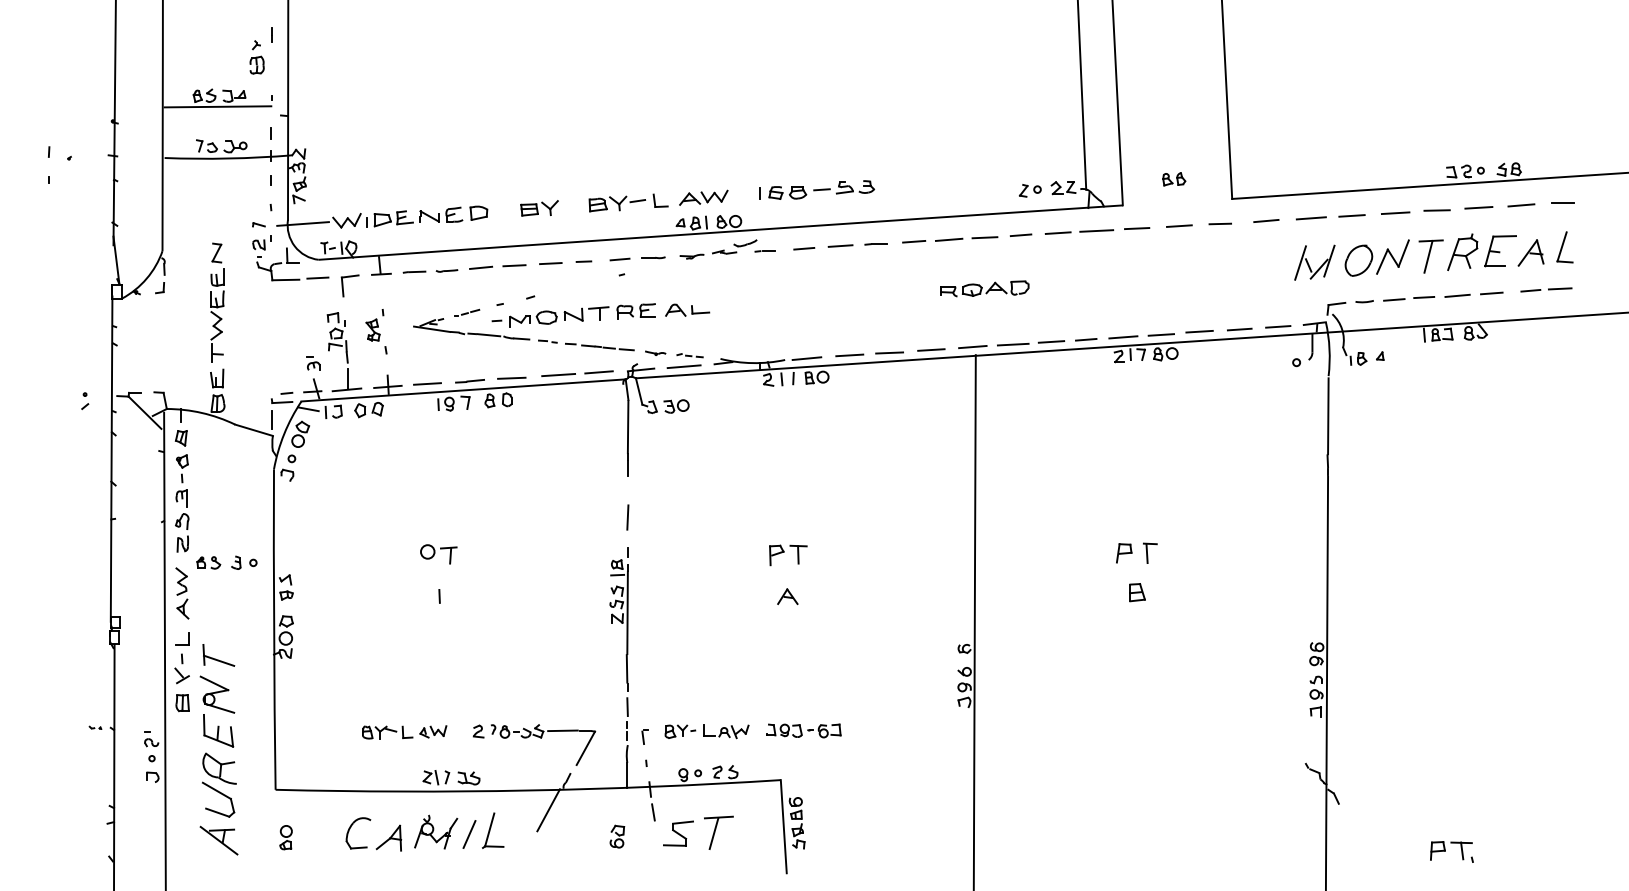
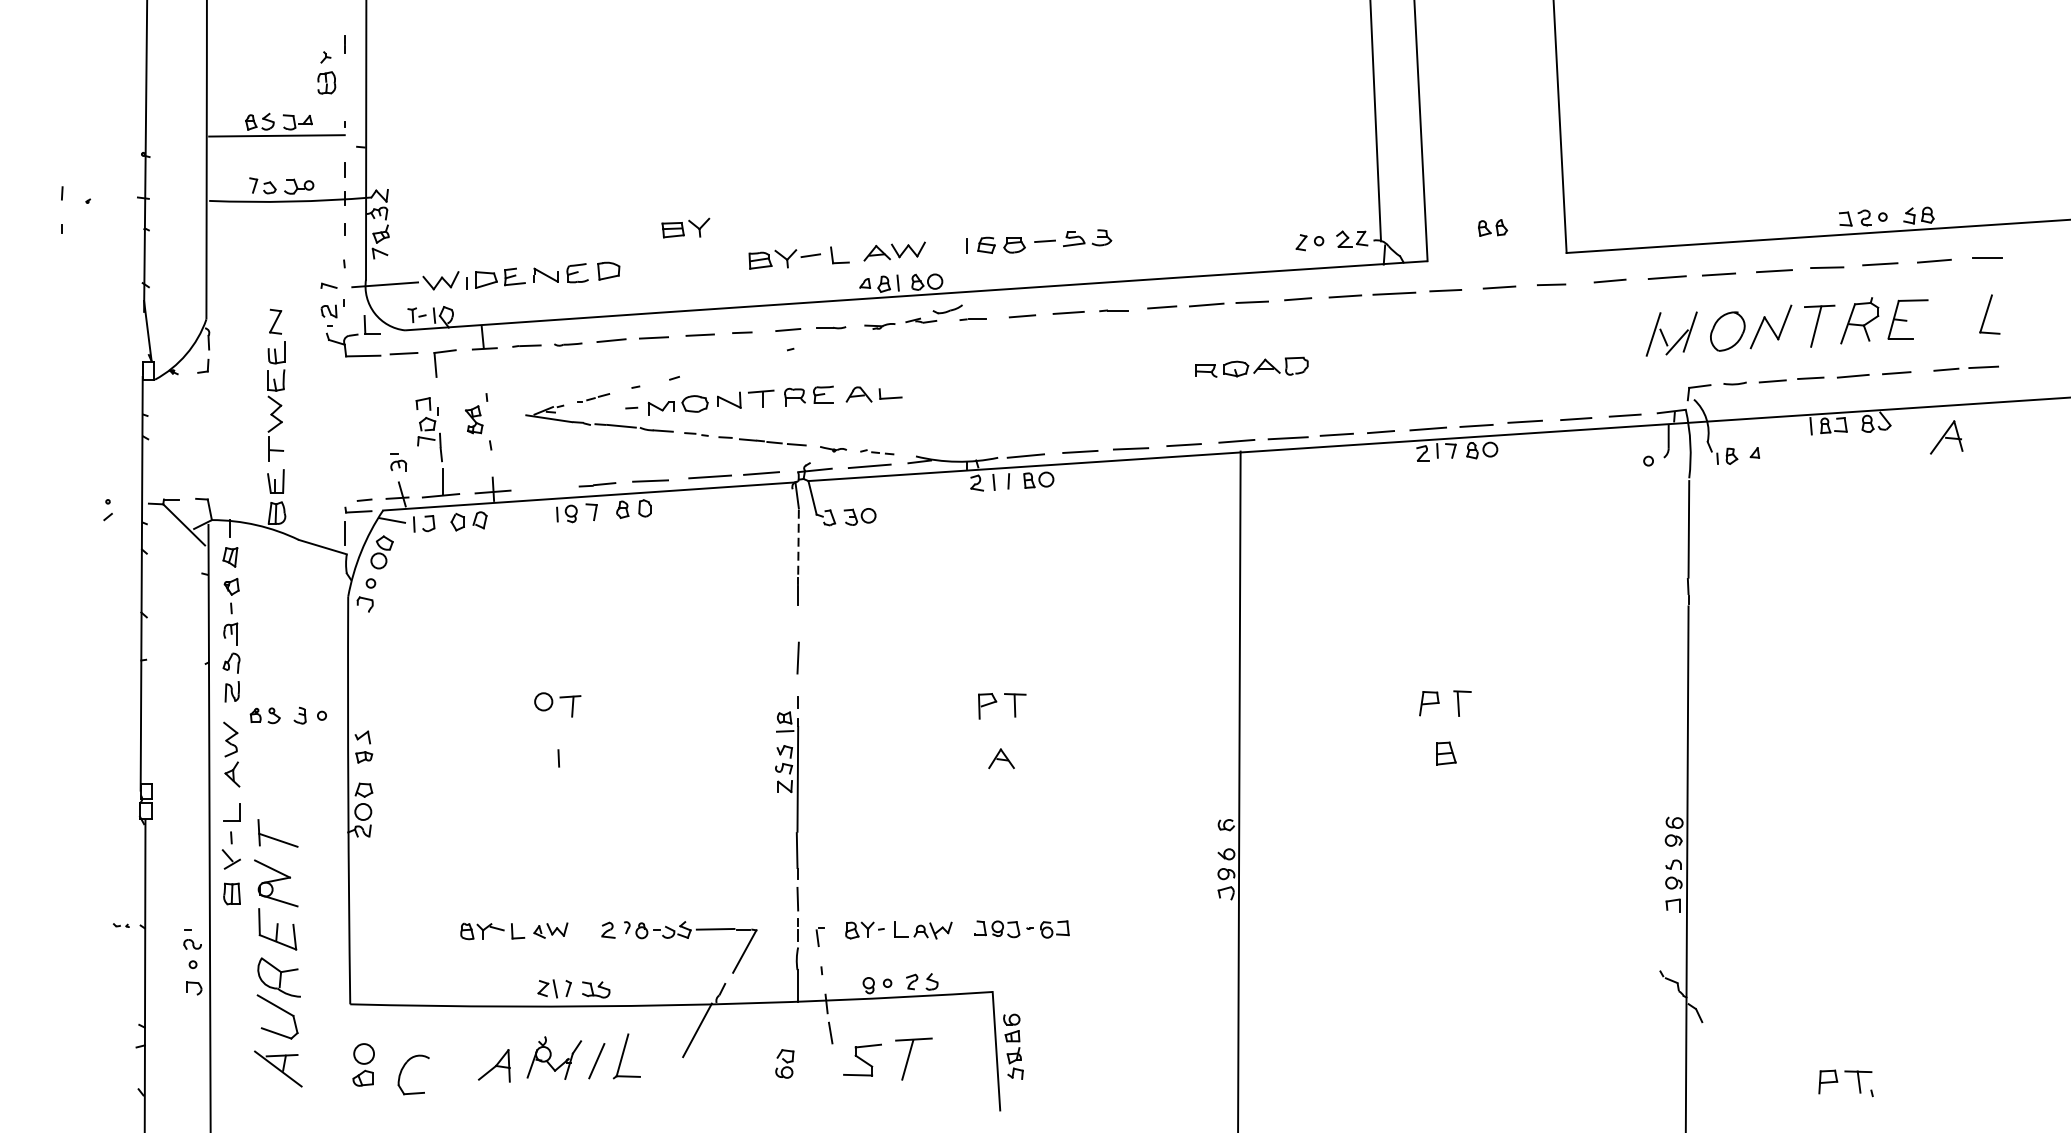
part: (539, 208) -> (685, 228), moved
part: (1530, 252) -> (1945, 436), moved
line: (427, 383) -> (543, 487), removed
line: (628, 427) -> (798, 543), solid -> dashed
part: (350, 829) -> (403, 1070), moved
part: (285, 837) -> (362, 1064), size x1.4

